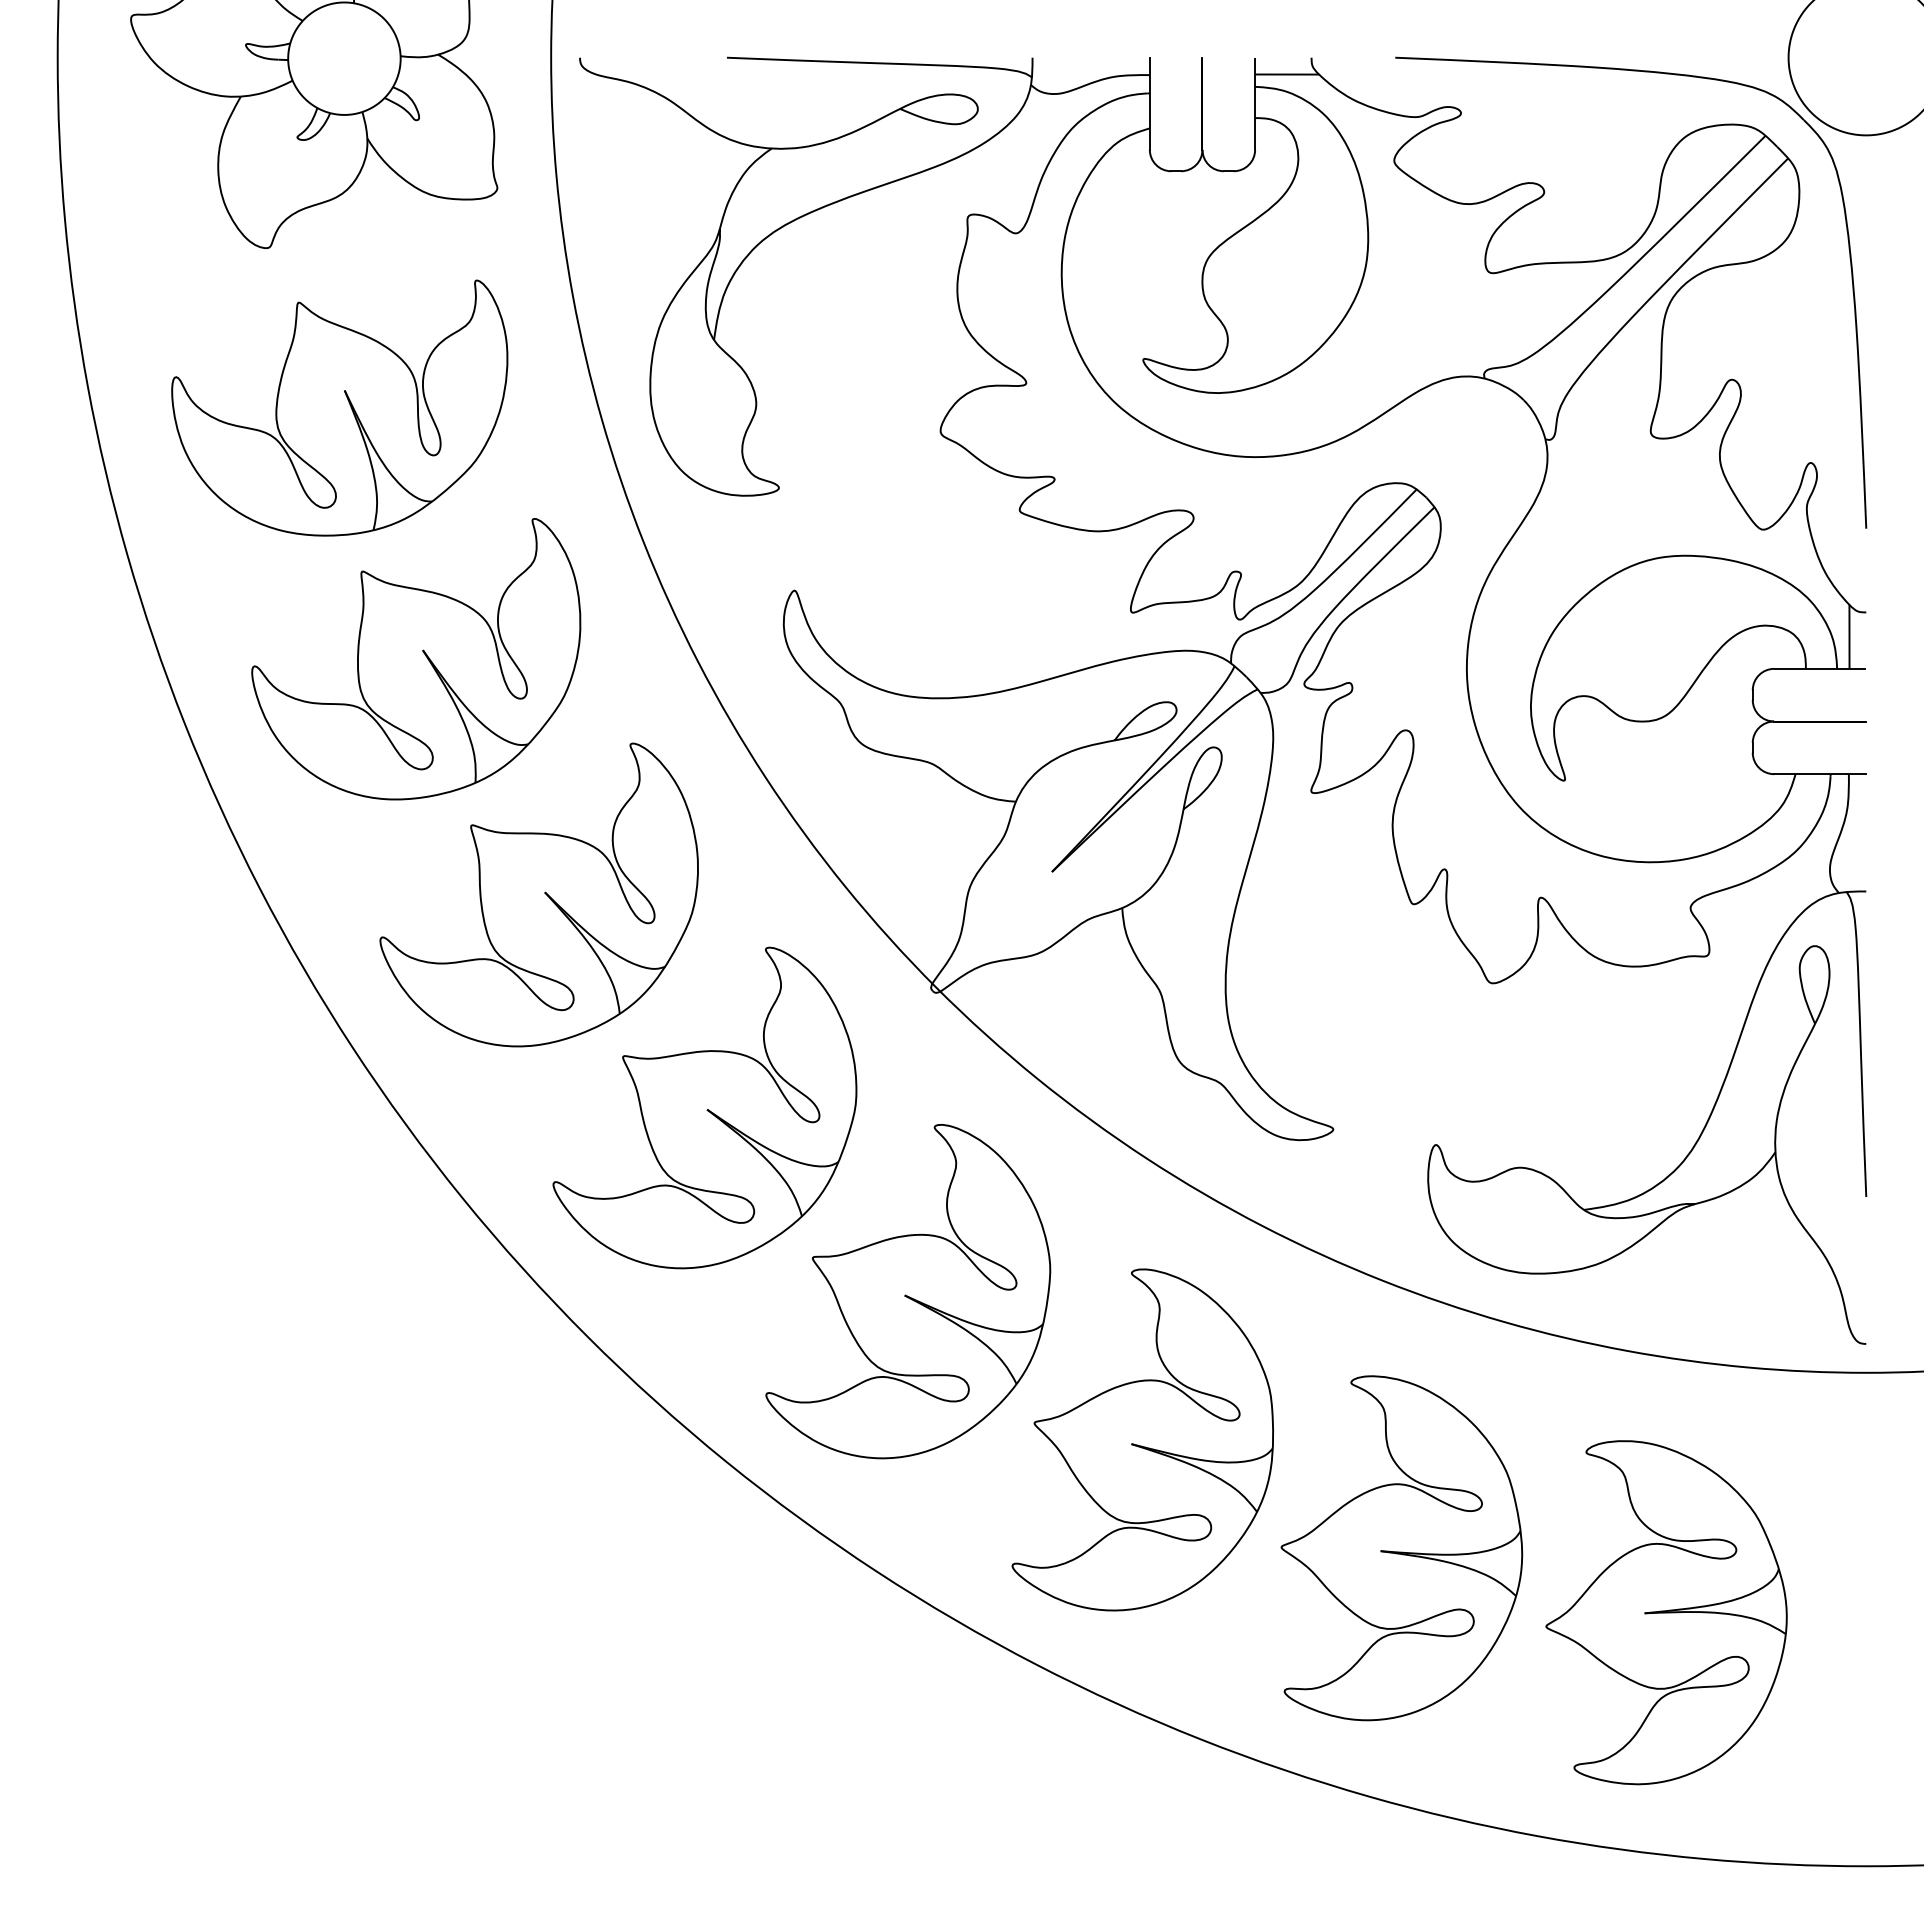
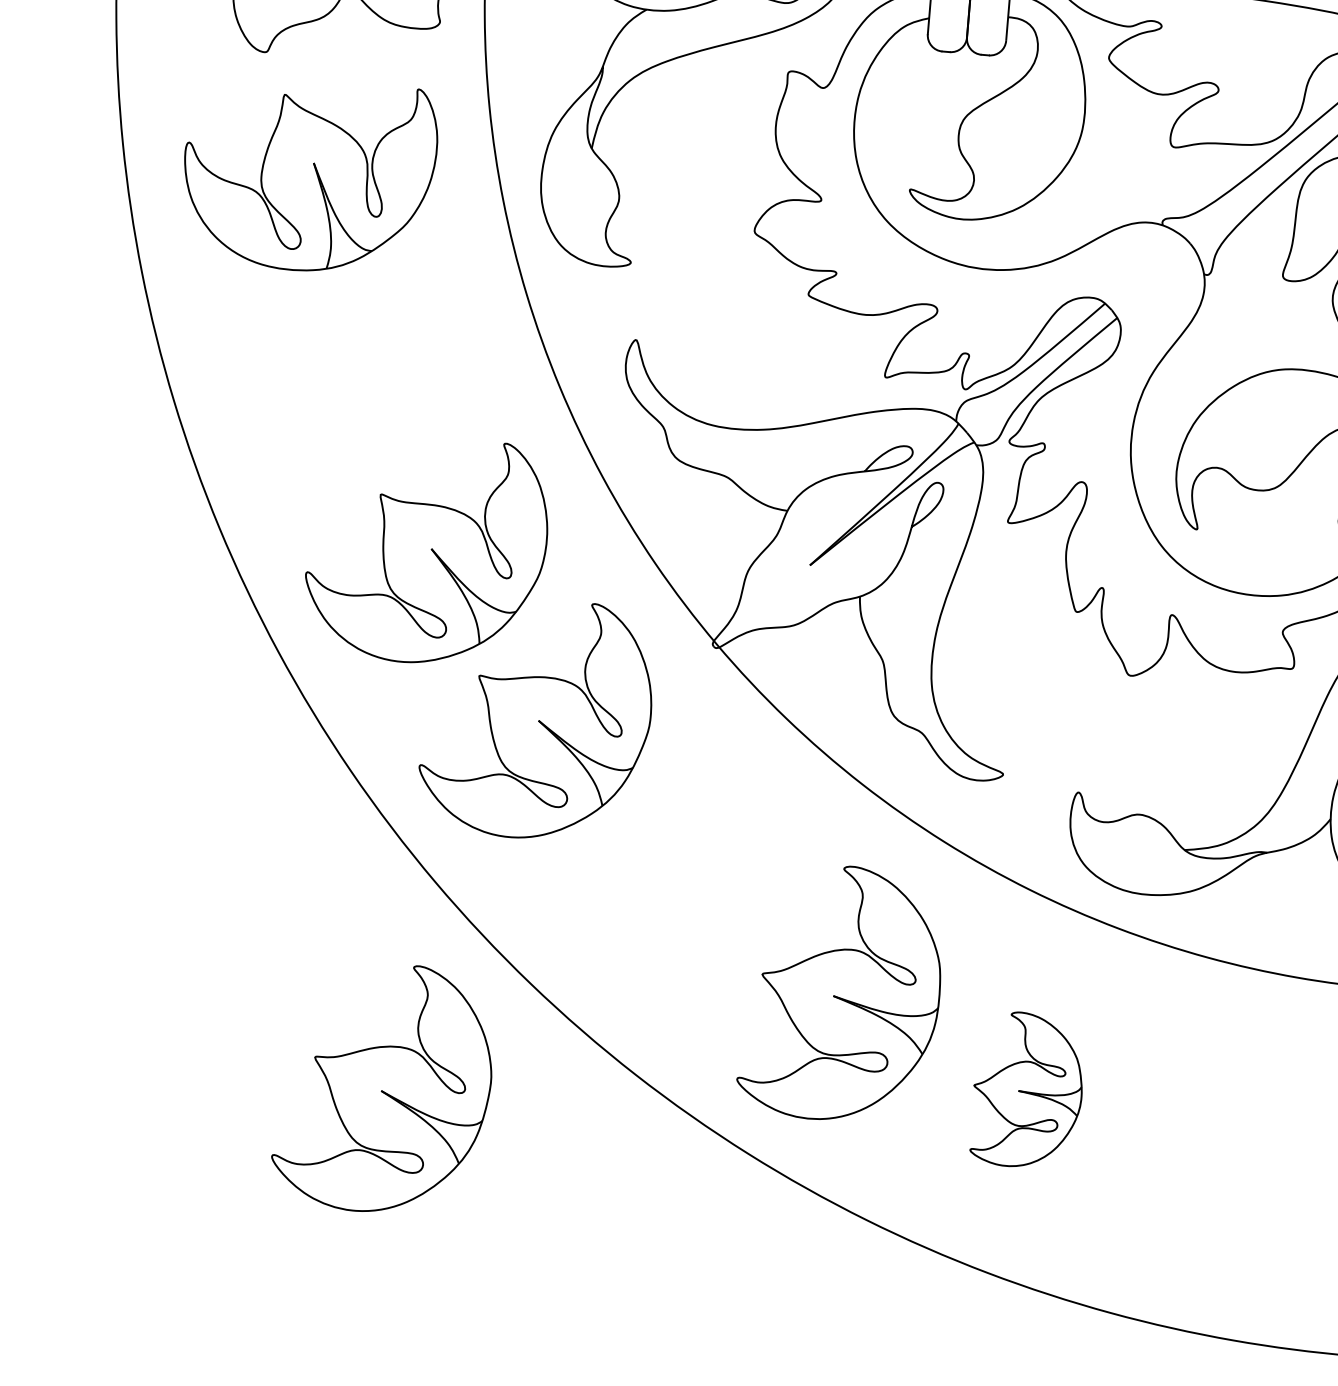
part: (416, 659) -> (350, 367), removed
part: (908, 1291) -> (384, 1088), moved
part: (1401, 1548) -> (1027, 1090), size x0.6
part: (1666, 1612) -> (1220, 1154), removed

